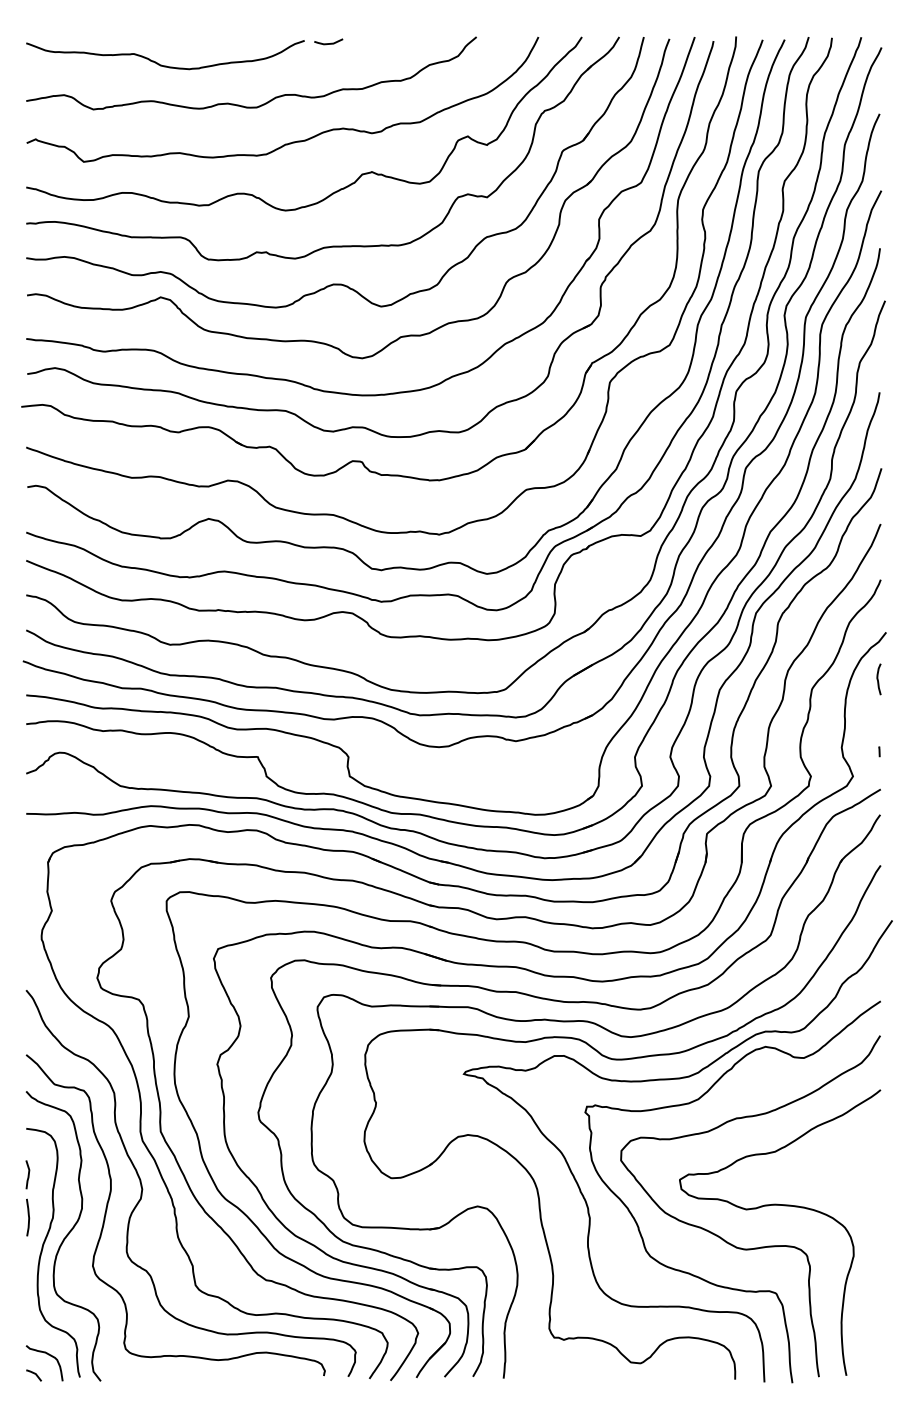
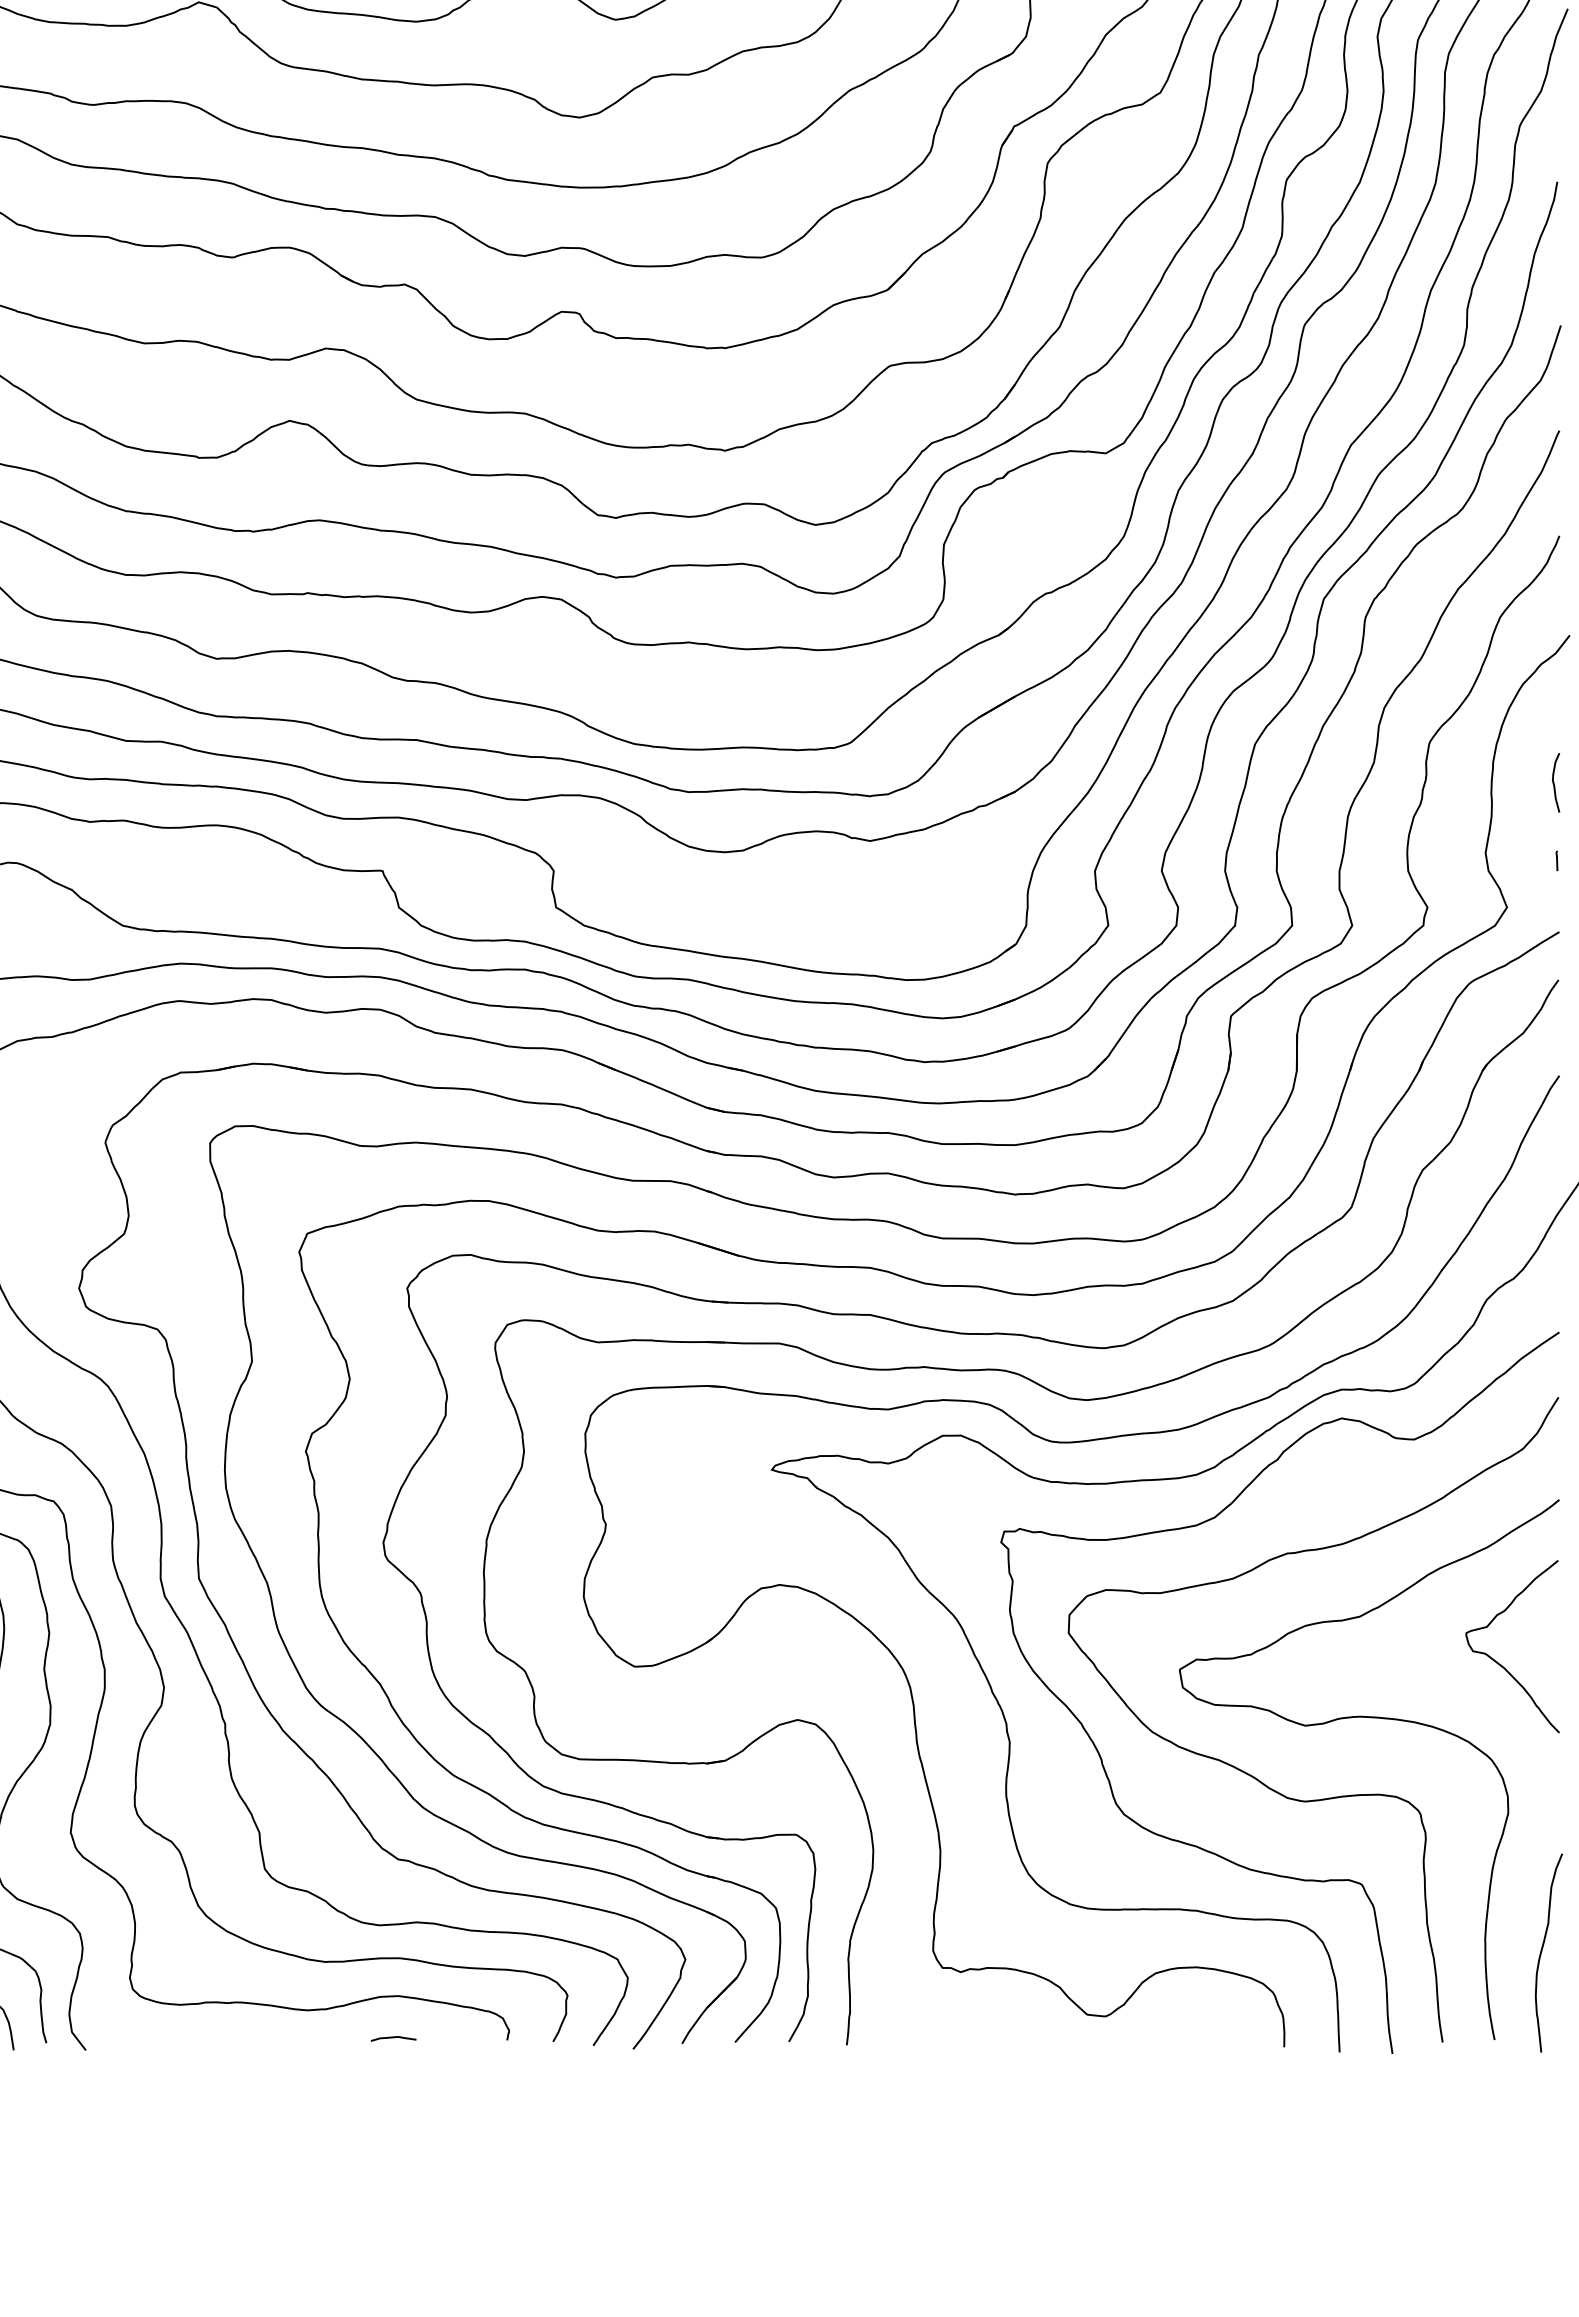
curve: (878, 679) -> (1555, 782), moved
curve: (847, 1174) -> (1496, 1659), added
curve: (872, 1328) -> (1543, 1950), added
curve: (263, 1375) -> (393, 2039), added

